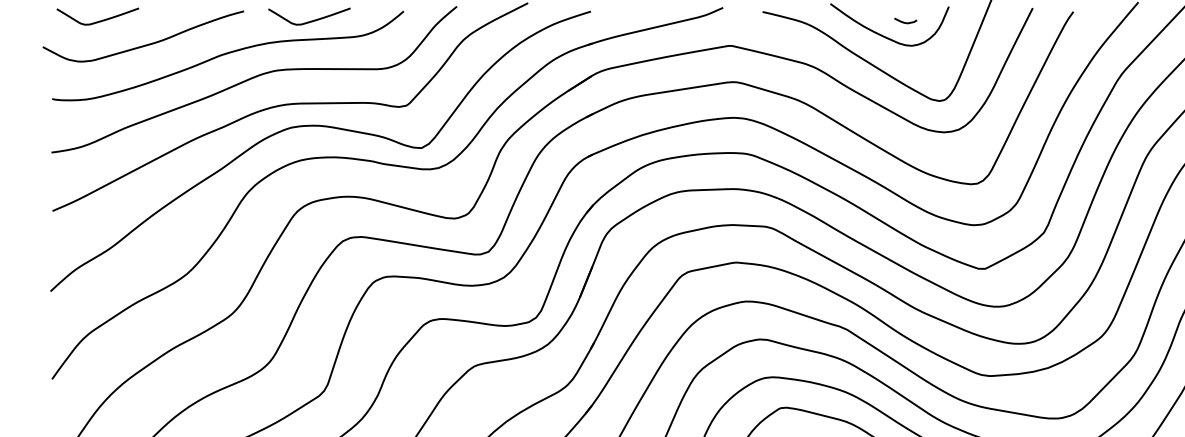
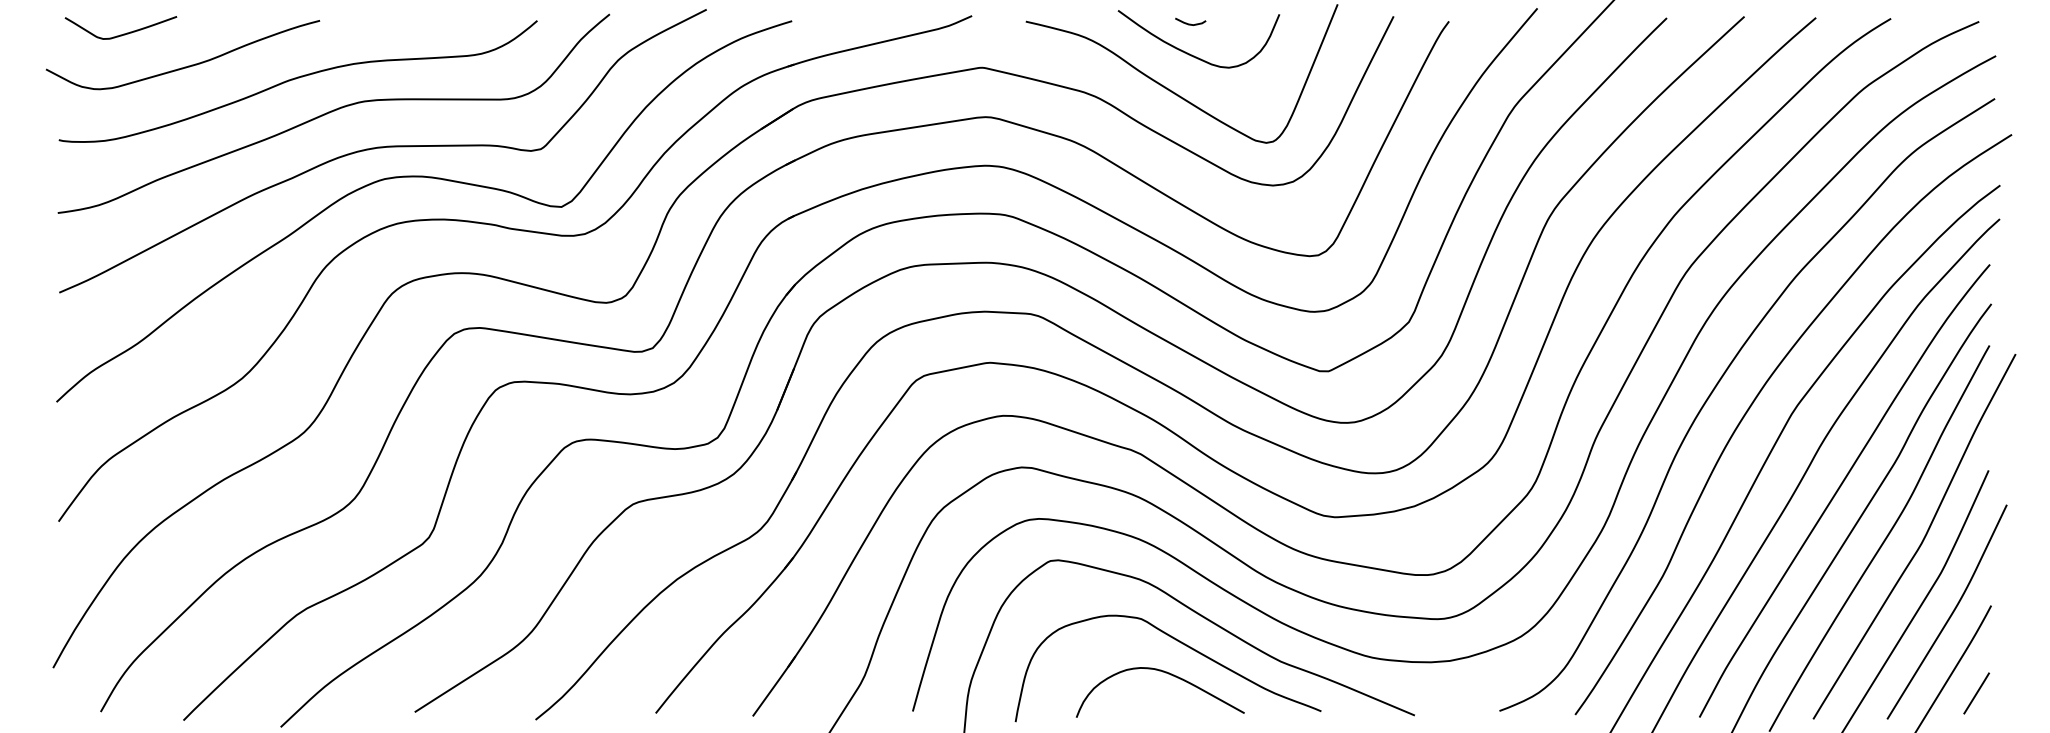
curve: (311, 20) -> (411, 33), removed
curve: (905, 22) -> (1190, 23), moved

